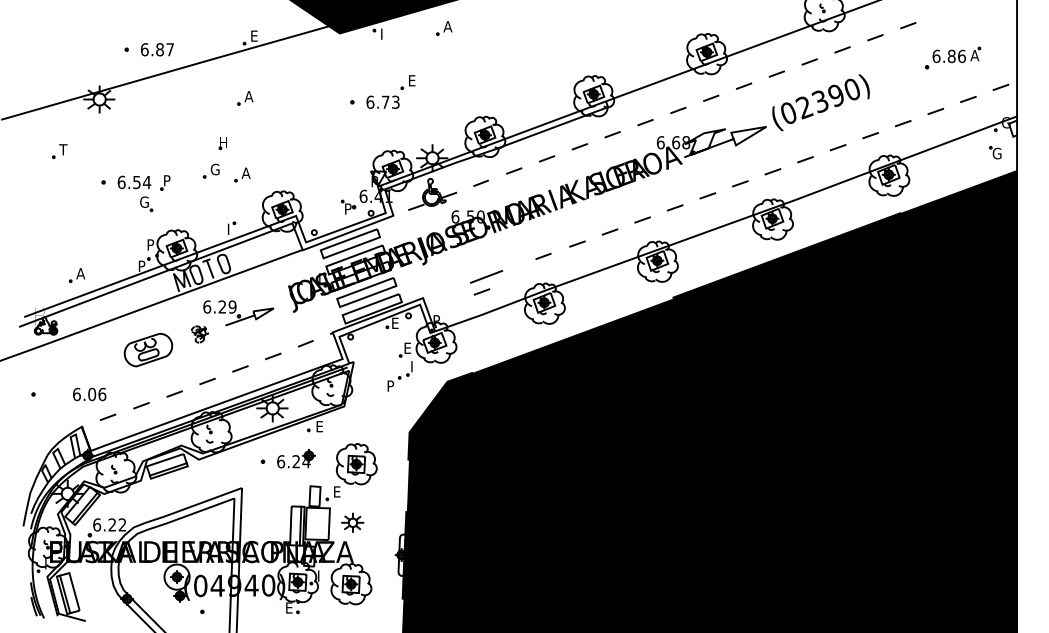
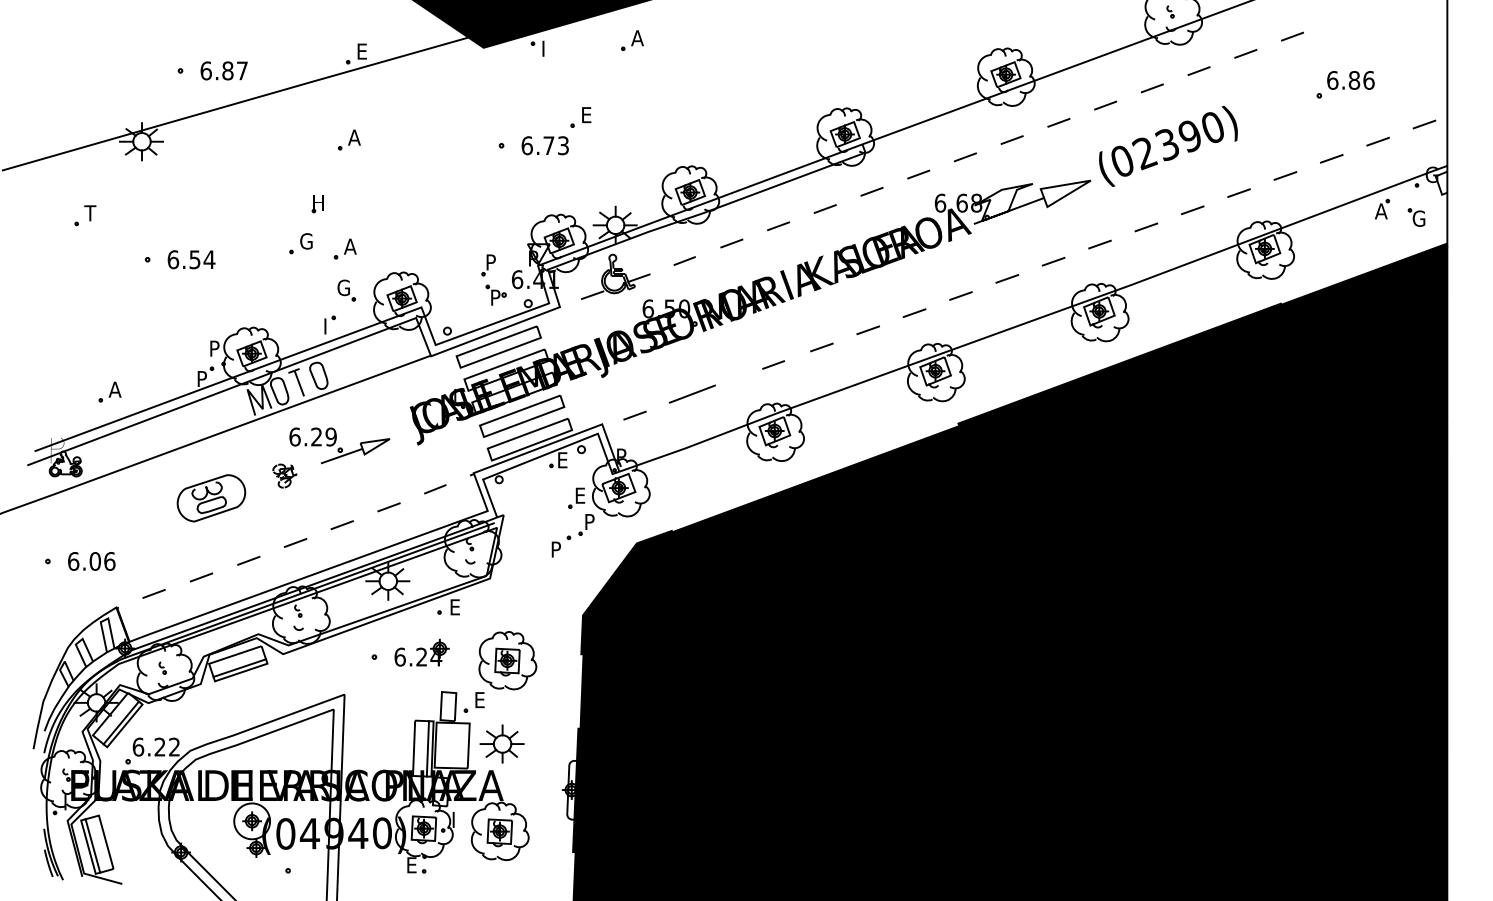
part: (975, 53) -> (1382, 208), moved
part: (165, 182) -> (488, 265), moved
part: (146, 204) -> (346, 290), moved
line: (481, 291) -> (634, 415), moved
text: (414, 364) -> (590, 518), I -> P
text: (89, 394) -> (91, 561), moved
part: (352, 522) -> (501, 743), size x1.43

